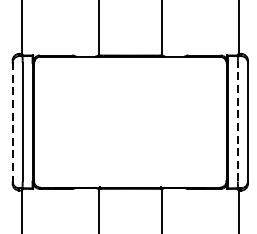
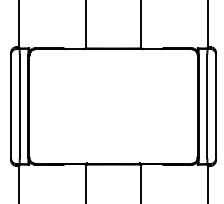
line: (12, 122) -> (10, 106), dashed -> solid
line: (238, 122) -> (207, 106), dashed -> solid

